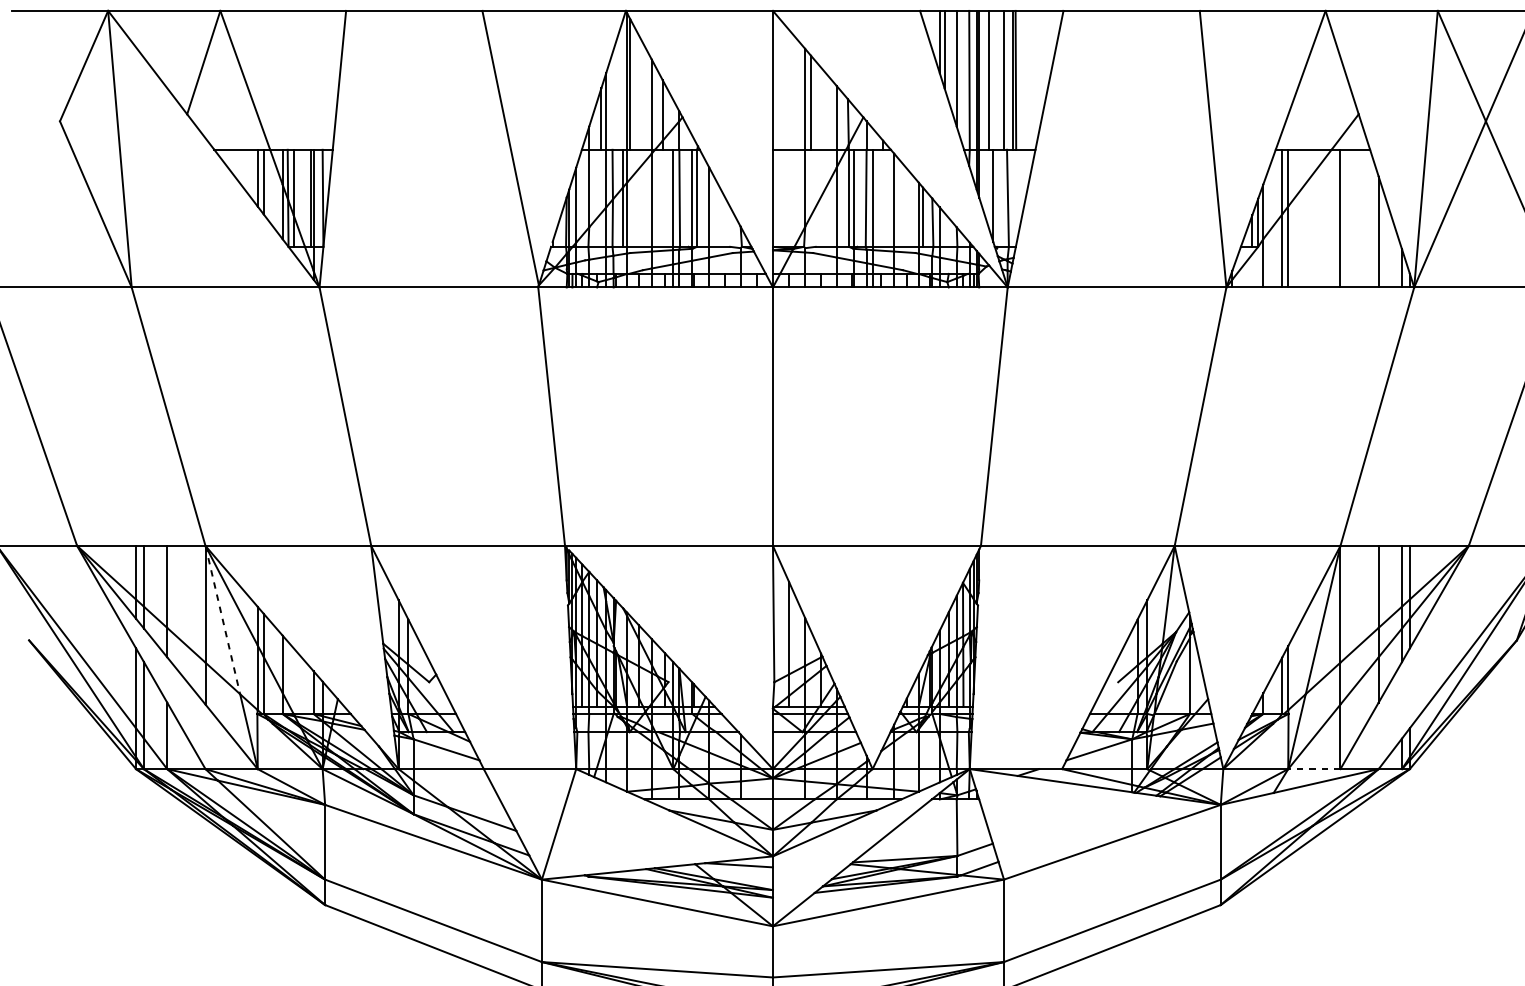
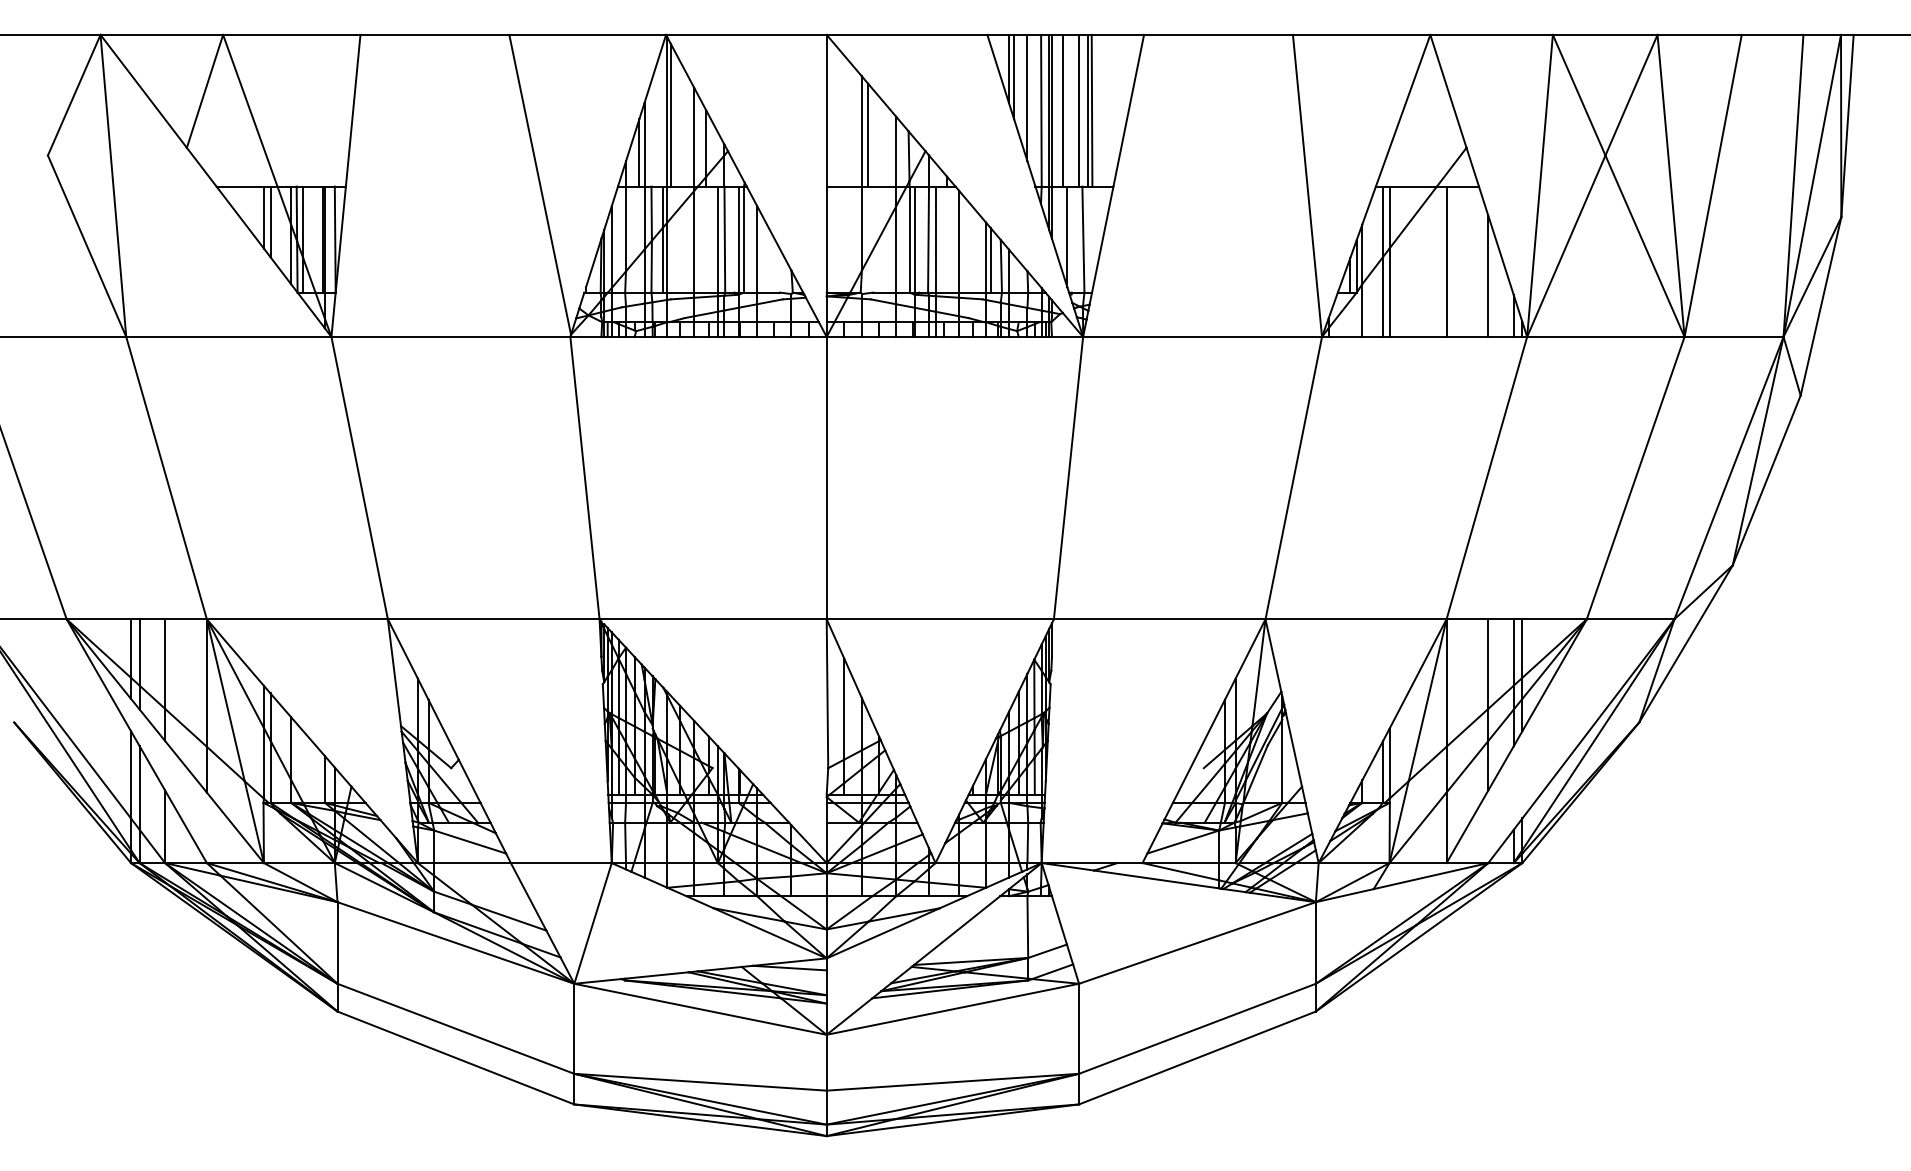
line: (222, 620) -> (225, 700), dashed -> solid
line: (1314, 769) -> (1418, 863), dashed -> solid

